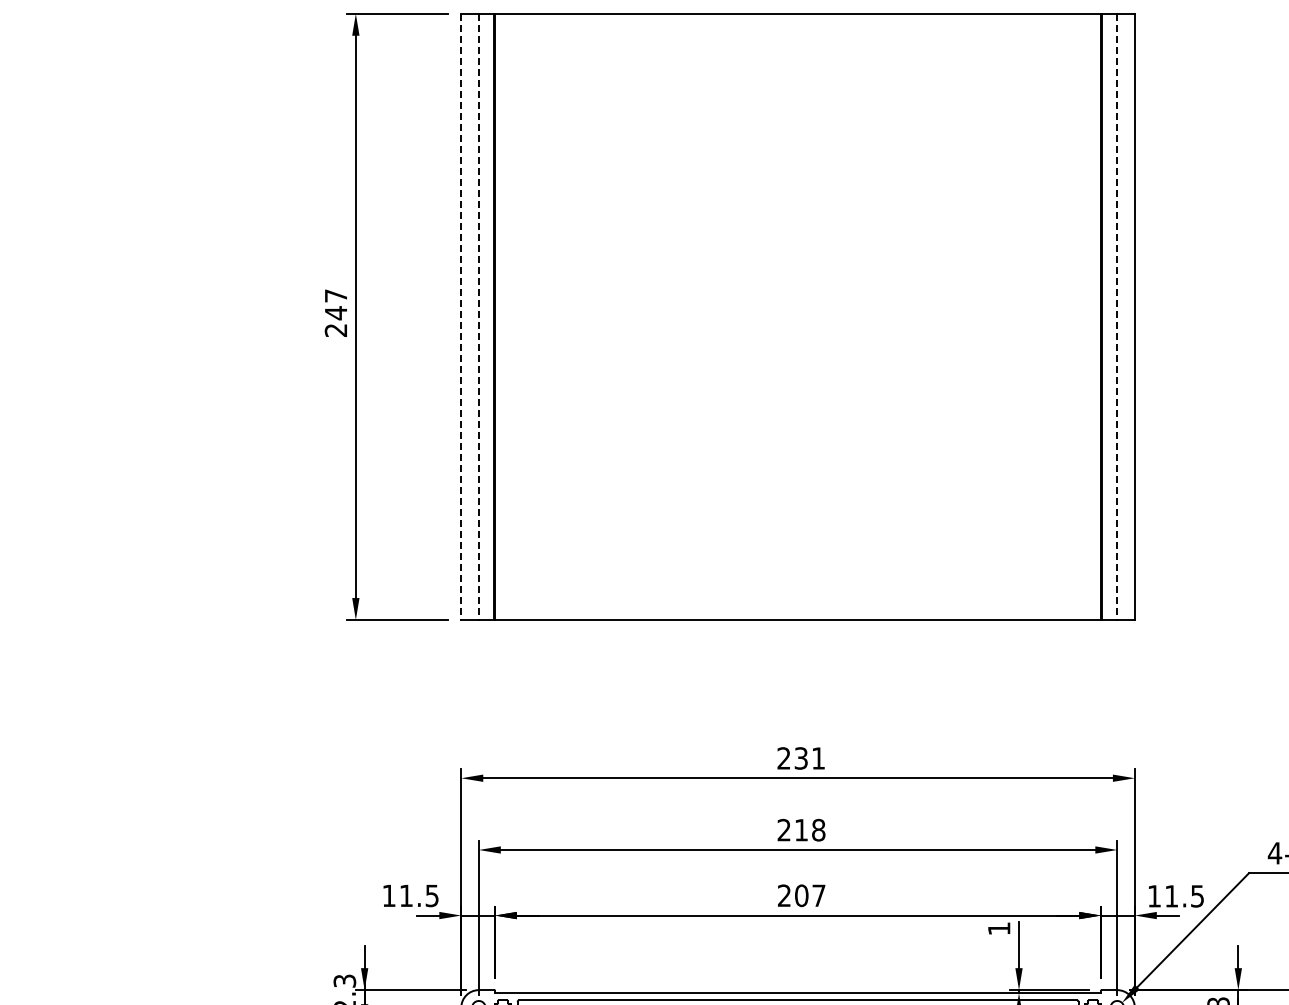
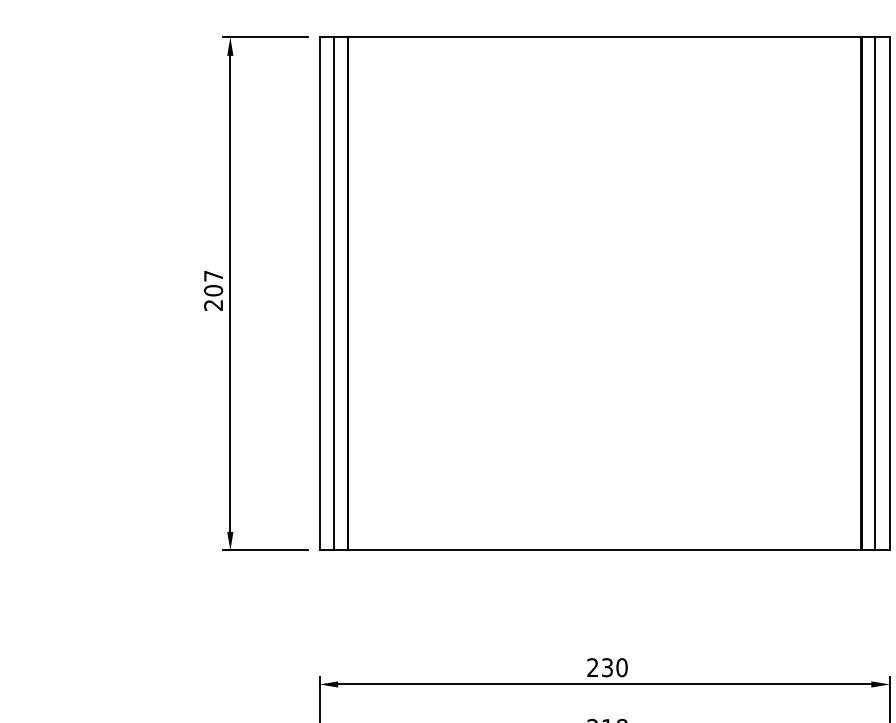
text: (335, 313) -> (213, 291), 247 -> 207
line: (461, 317) -> (319, 294), dashed -> solid
line: (478, 317) -> (334, 294), dashed -> solid
line: (1117, 317) -> (875, 294), dashed -> solid
text: (818, 758) -> (622, 667), 231 -> 230

